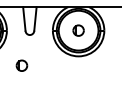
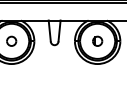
part: (21, 64) -> (47, 71), removed

